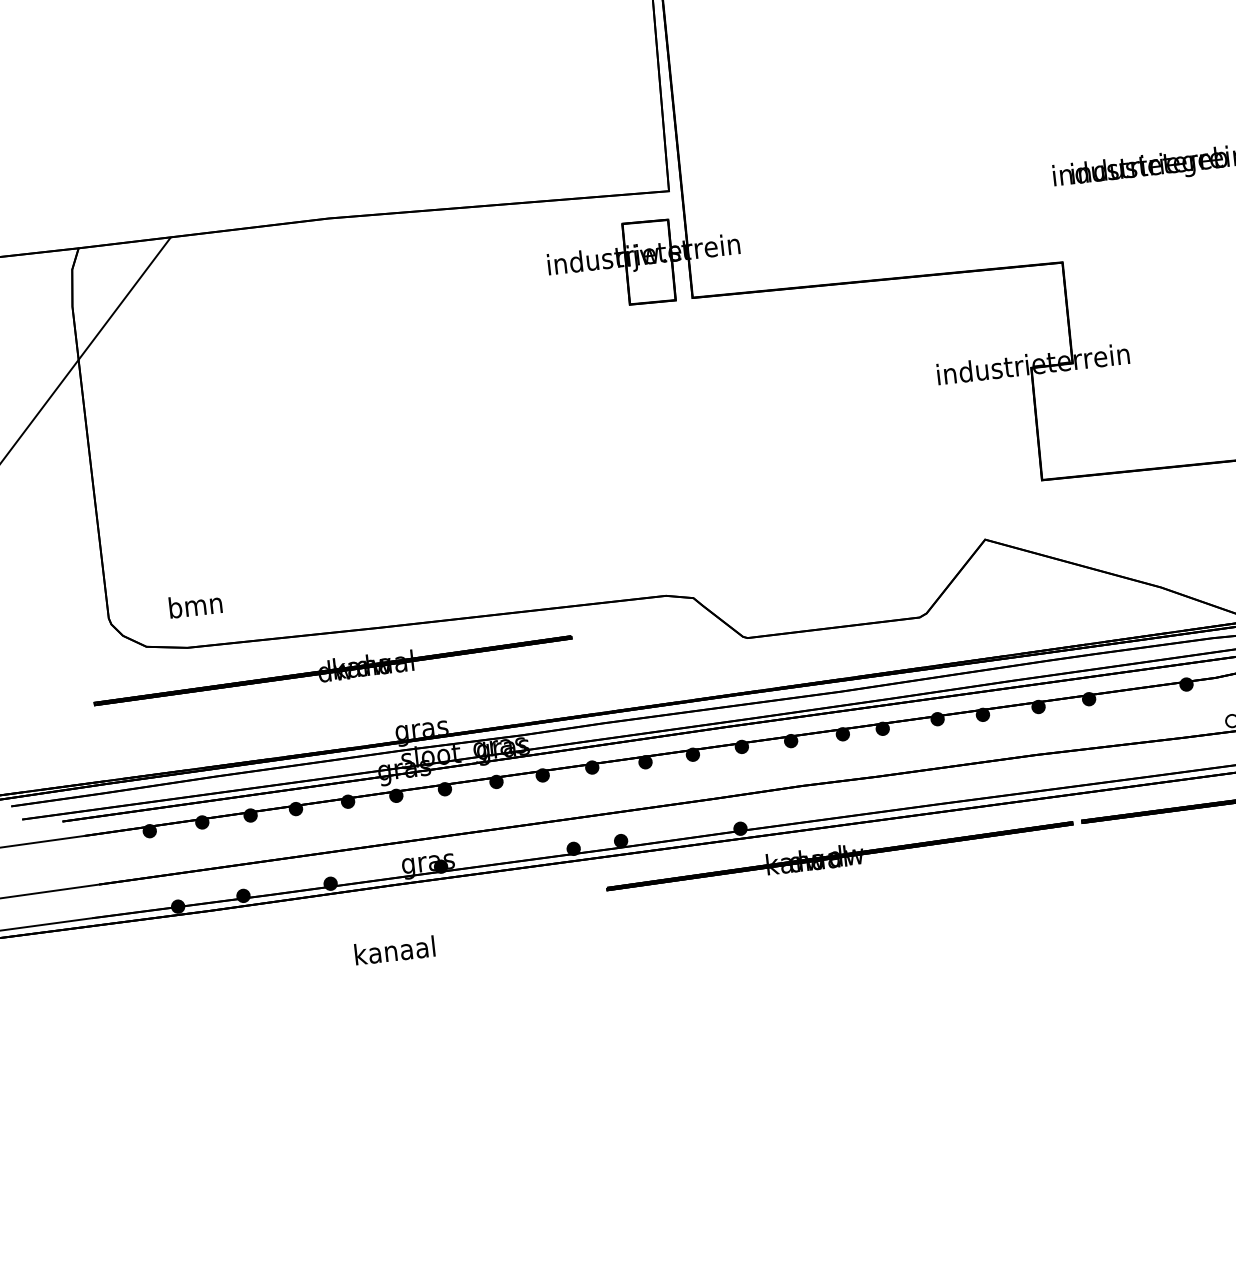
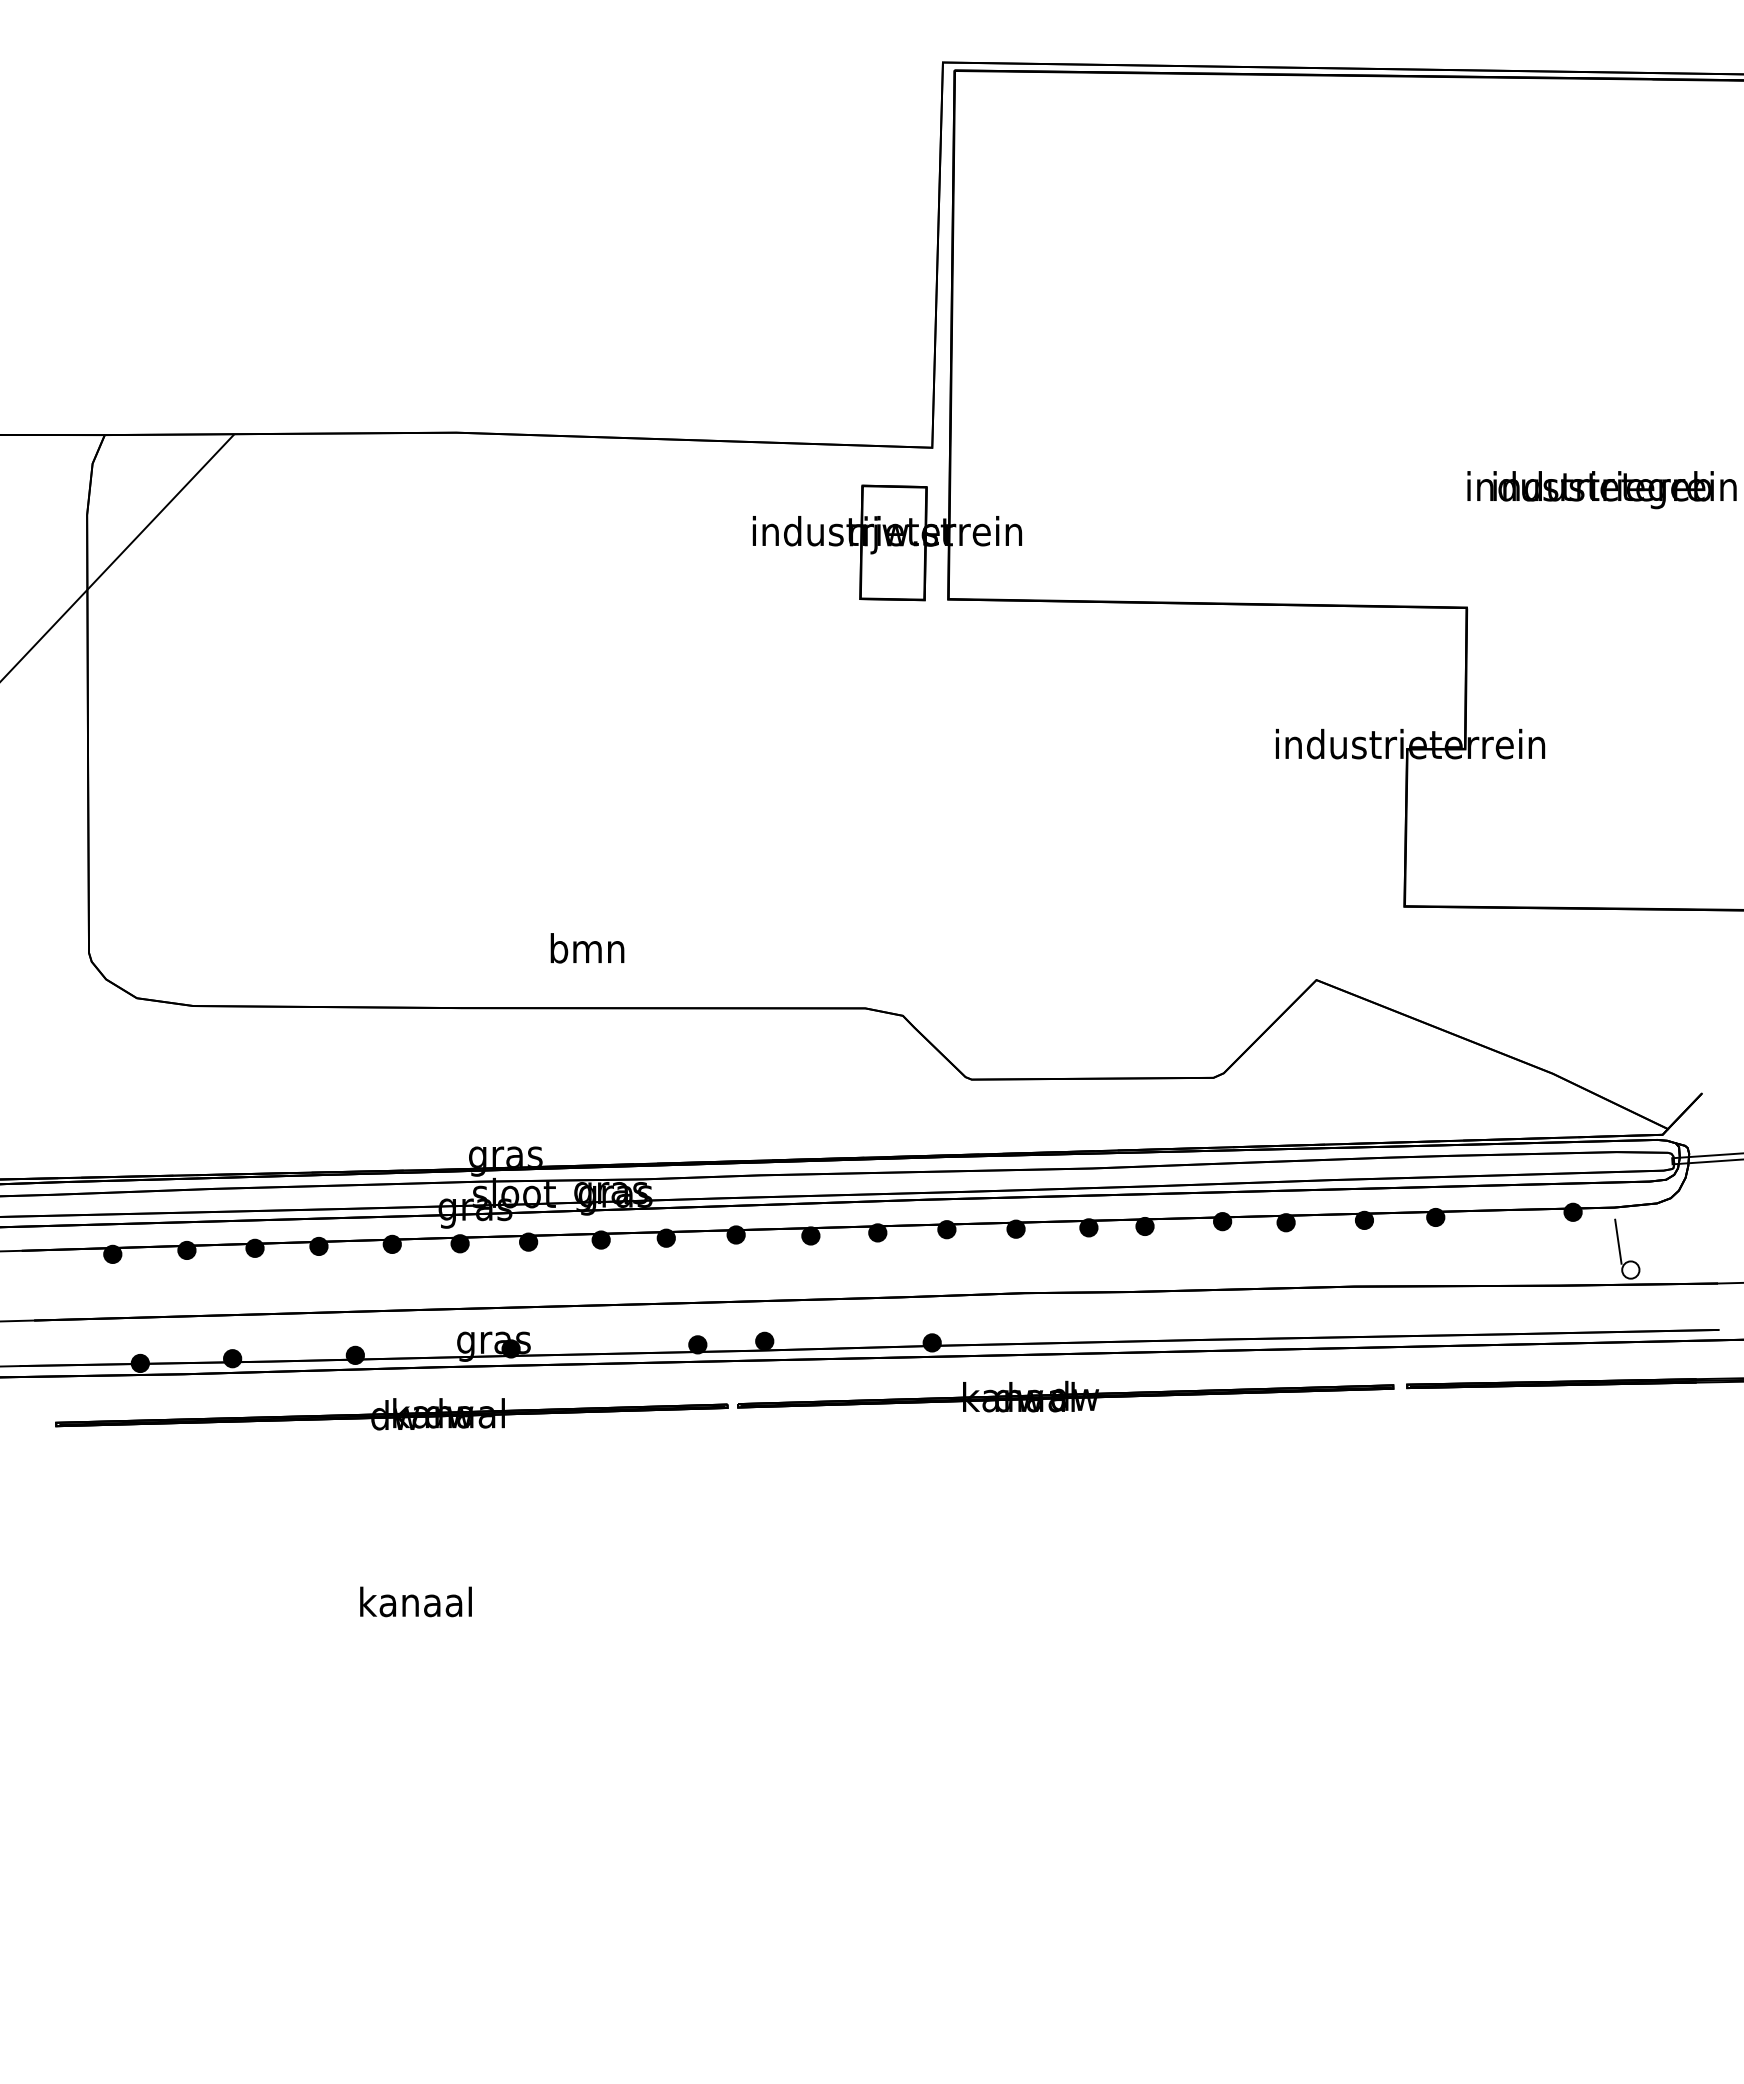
text: (195, 605) -> (587, 948), moved
part: (332, 670) -> (391, 1414), moved
line: (1221, 701) -> (1618, 1241), added
text: (394, 950) -> (415, 1601), moved

